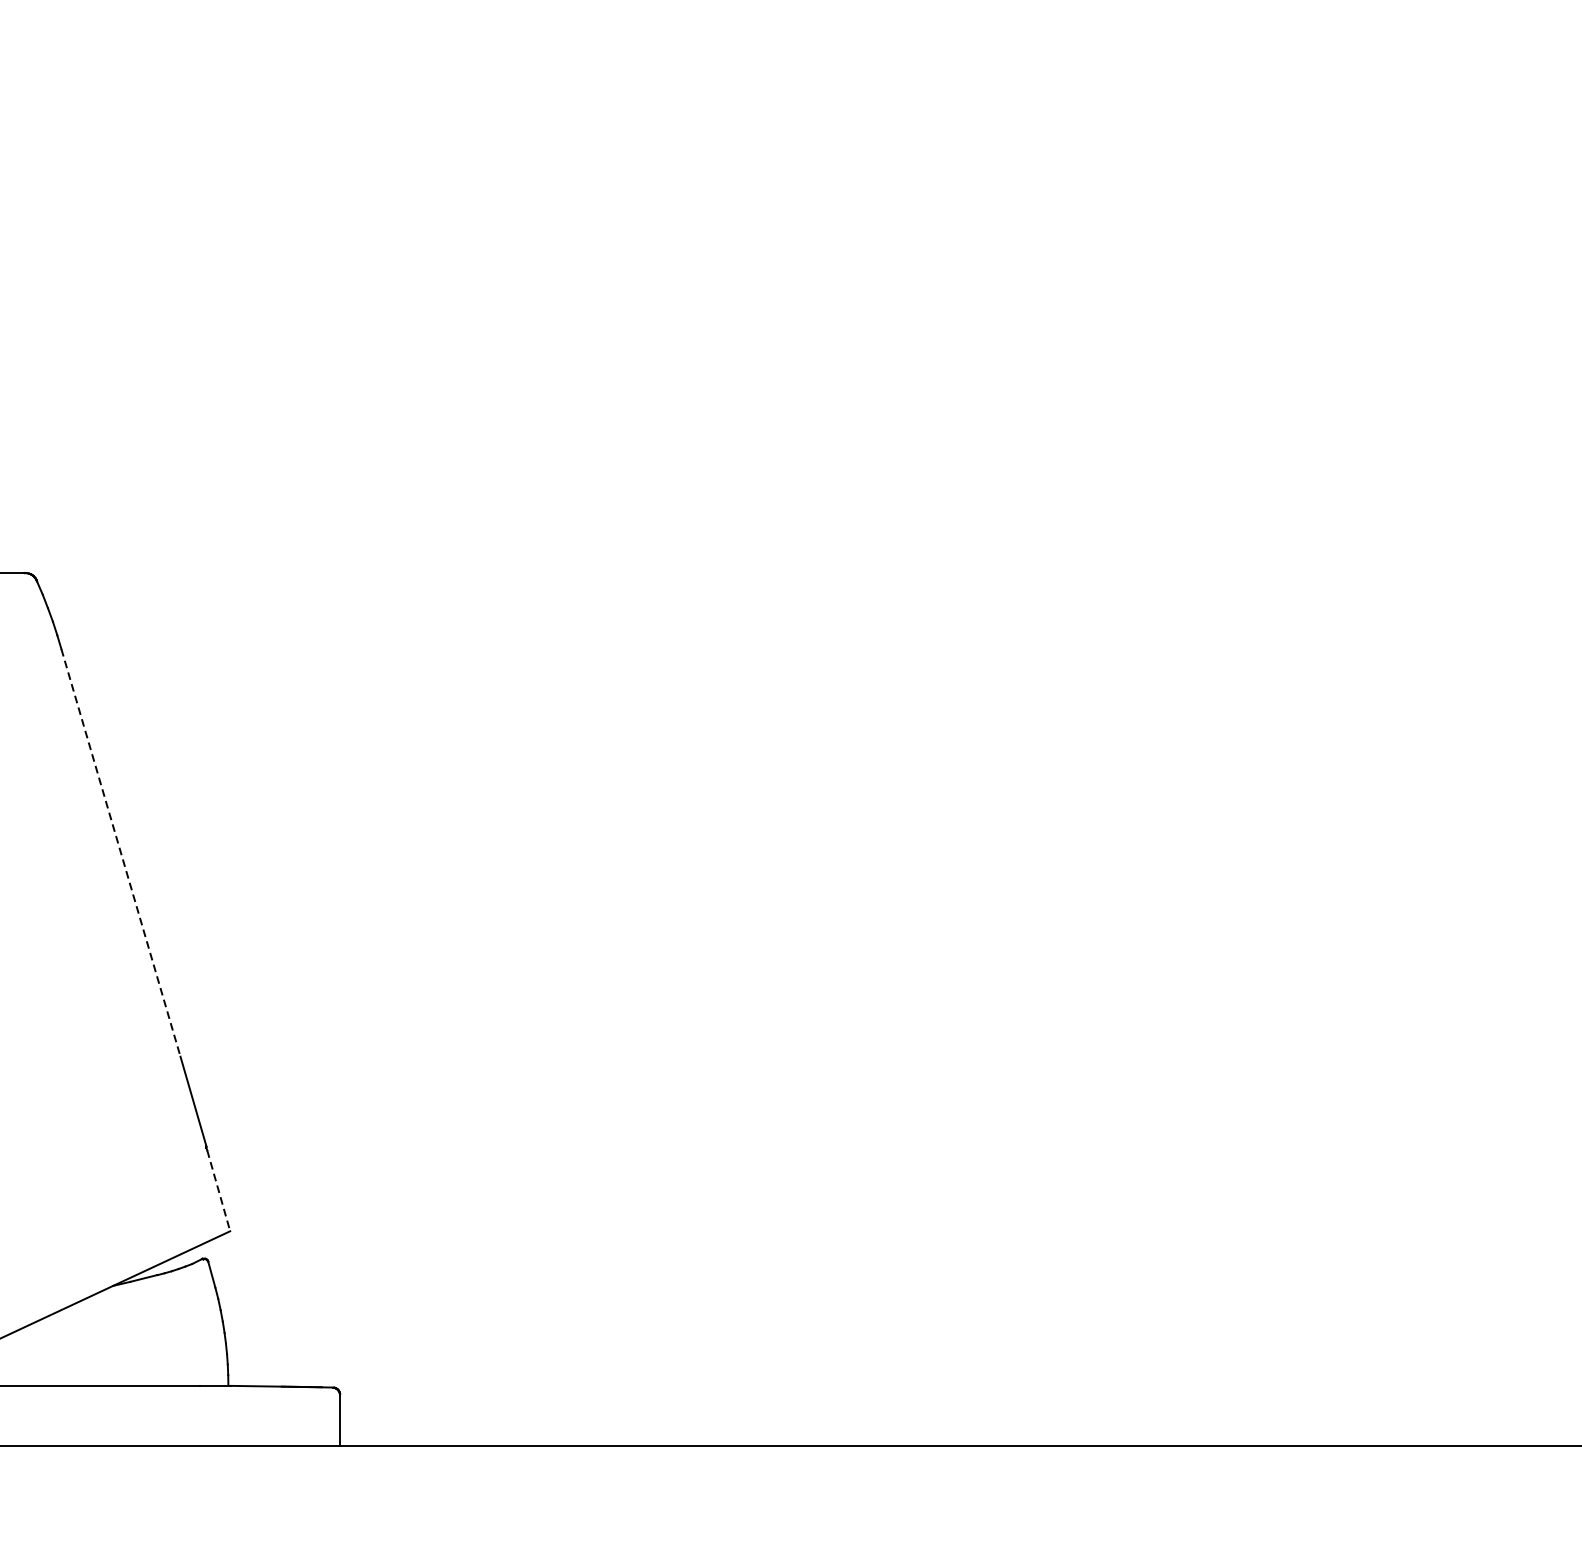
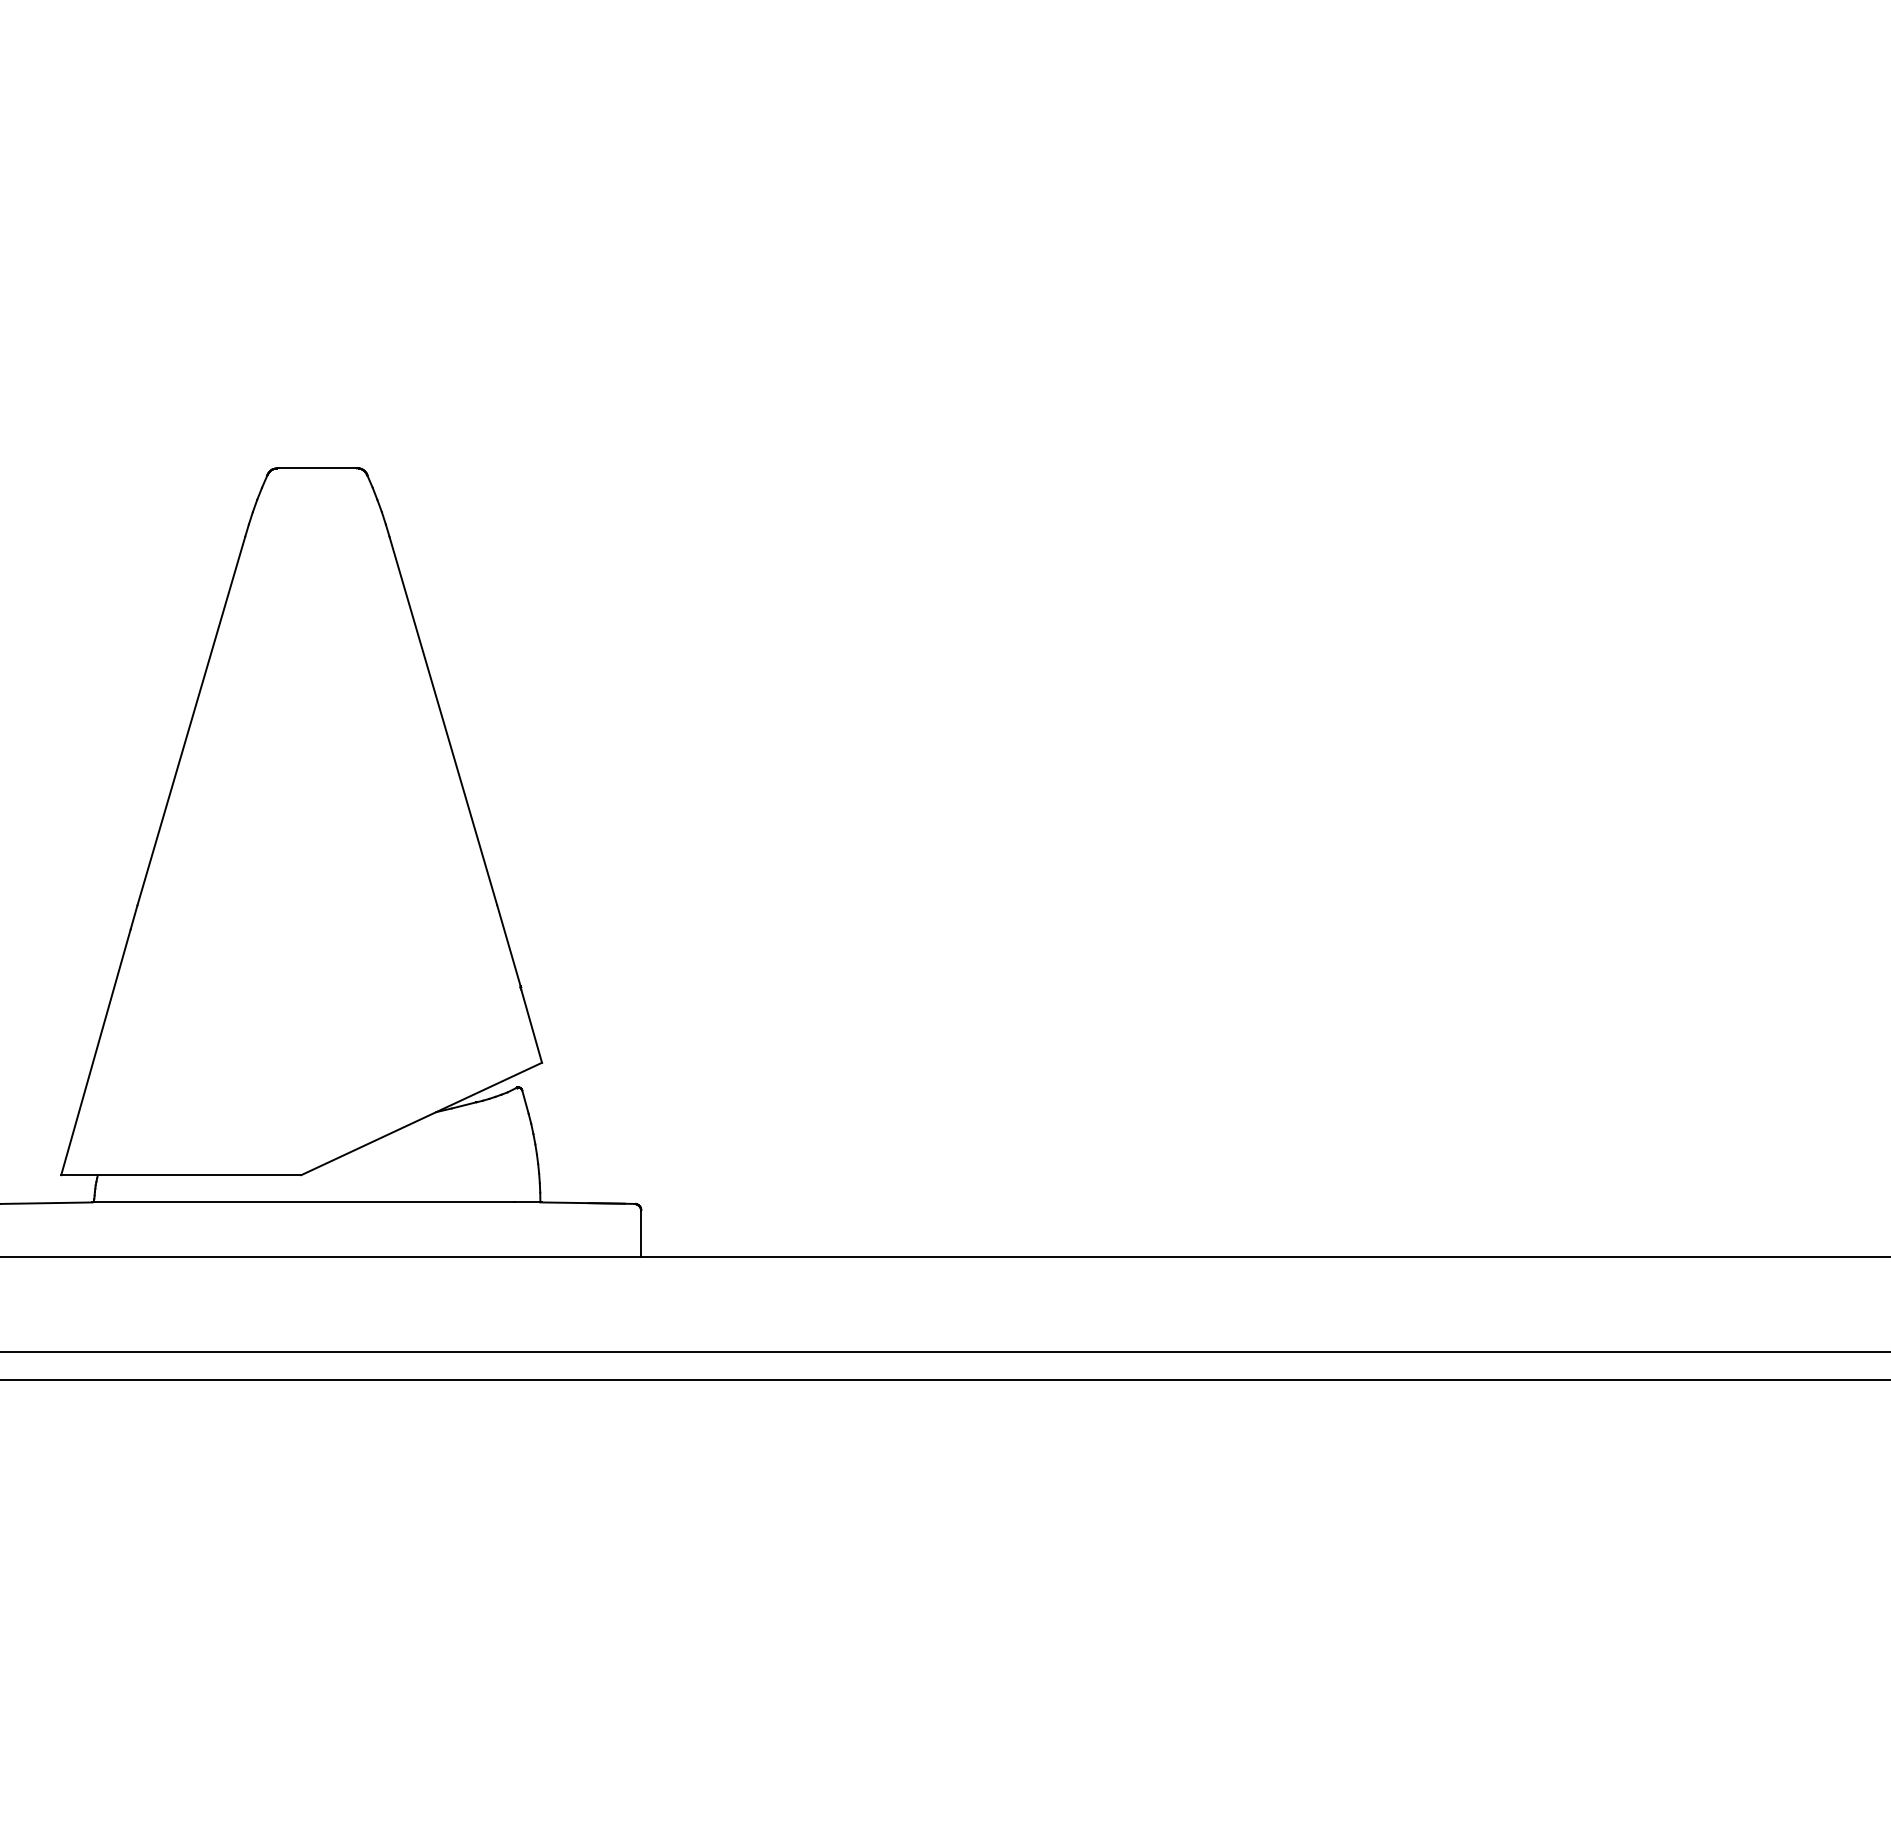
line: (121, 852) -> (443, 720), dashed -> solid
line: (218, 1191) -> (531, 1026), dashed -> solid

